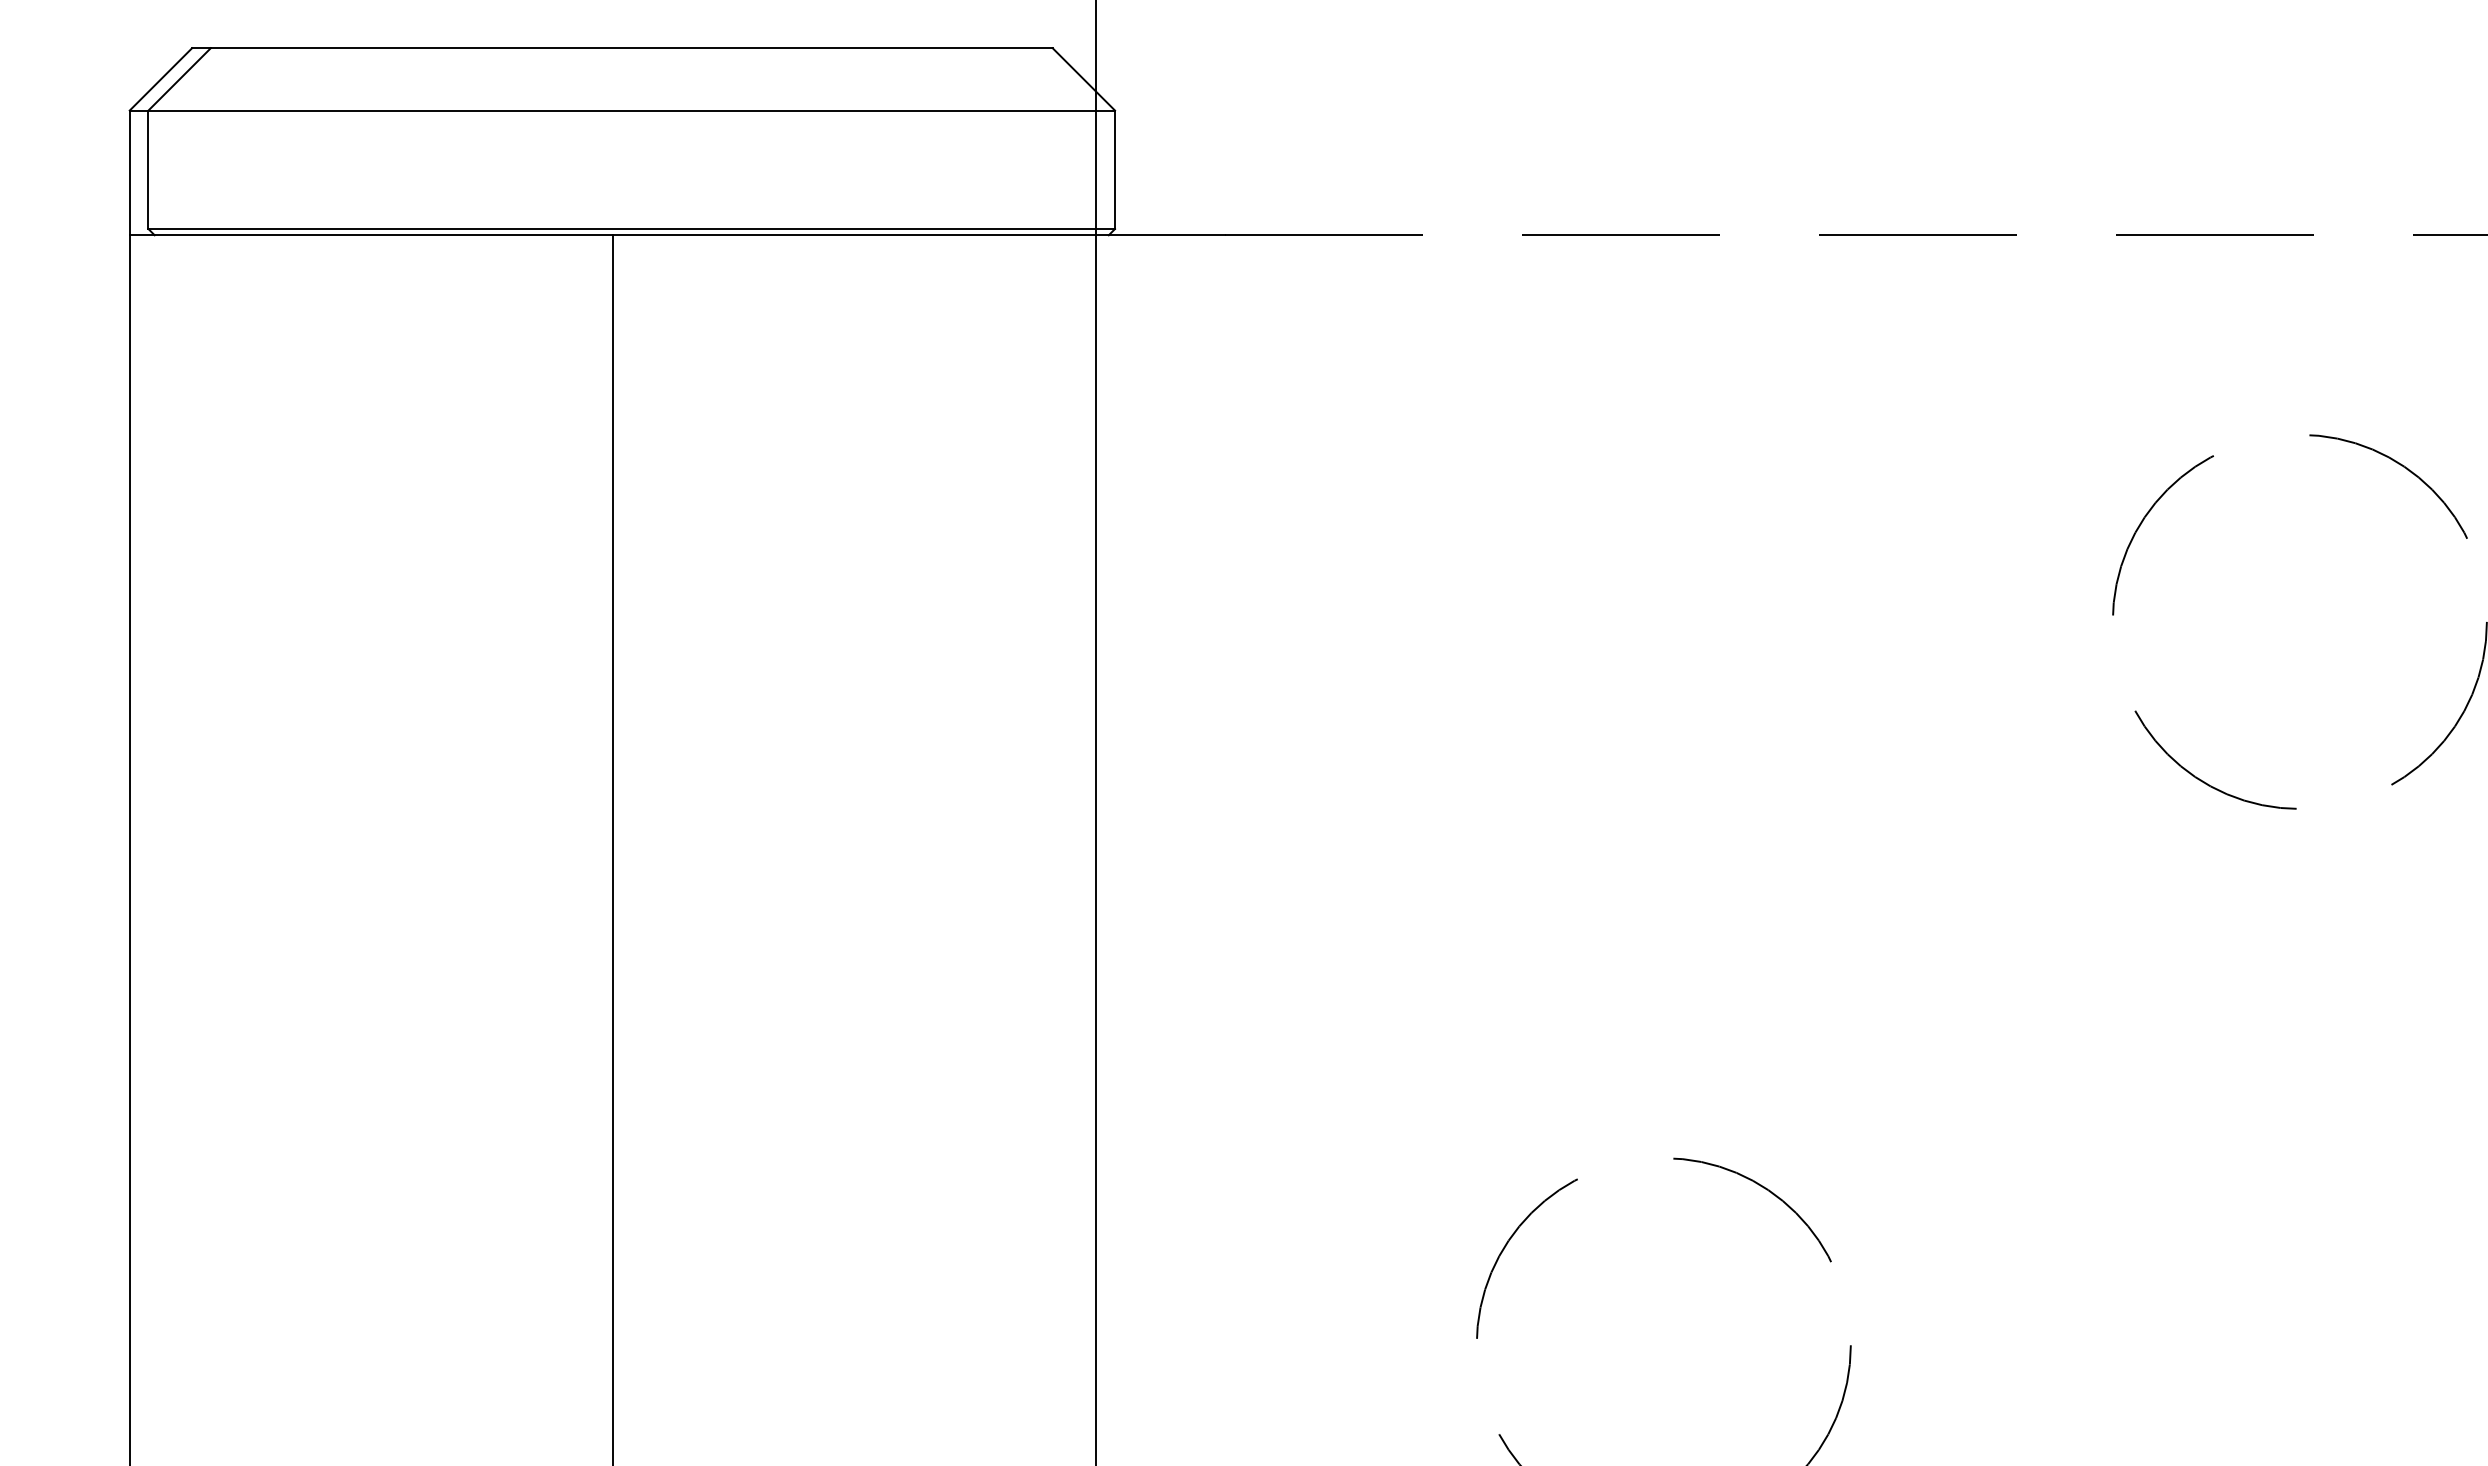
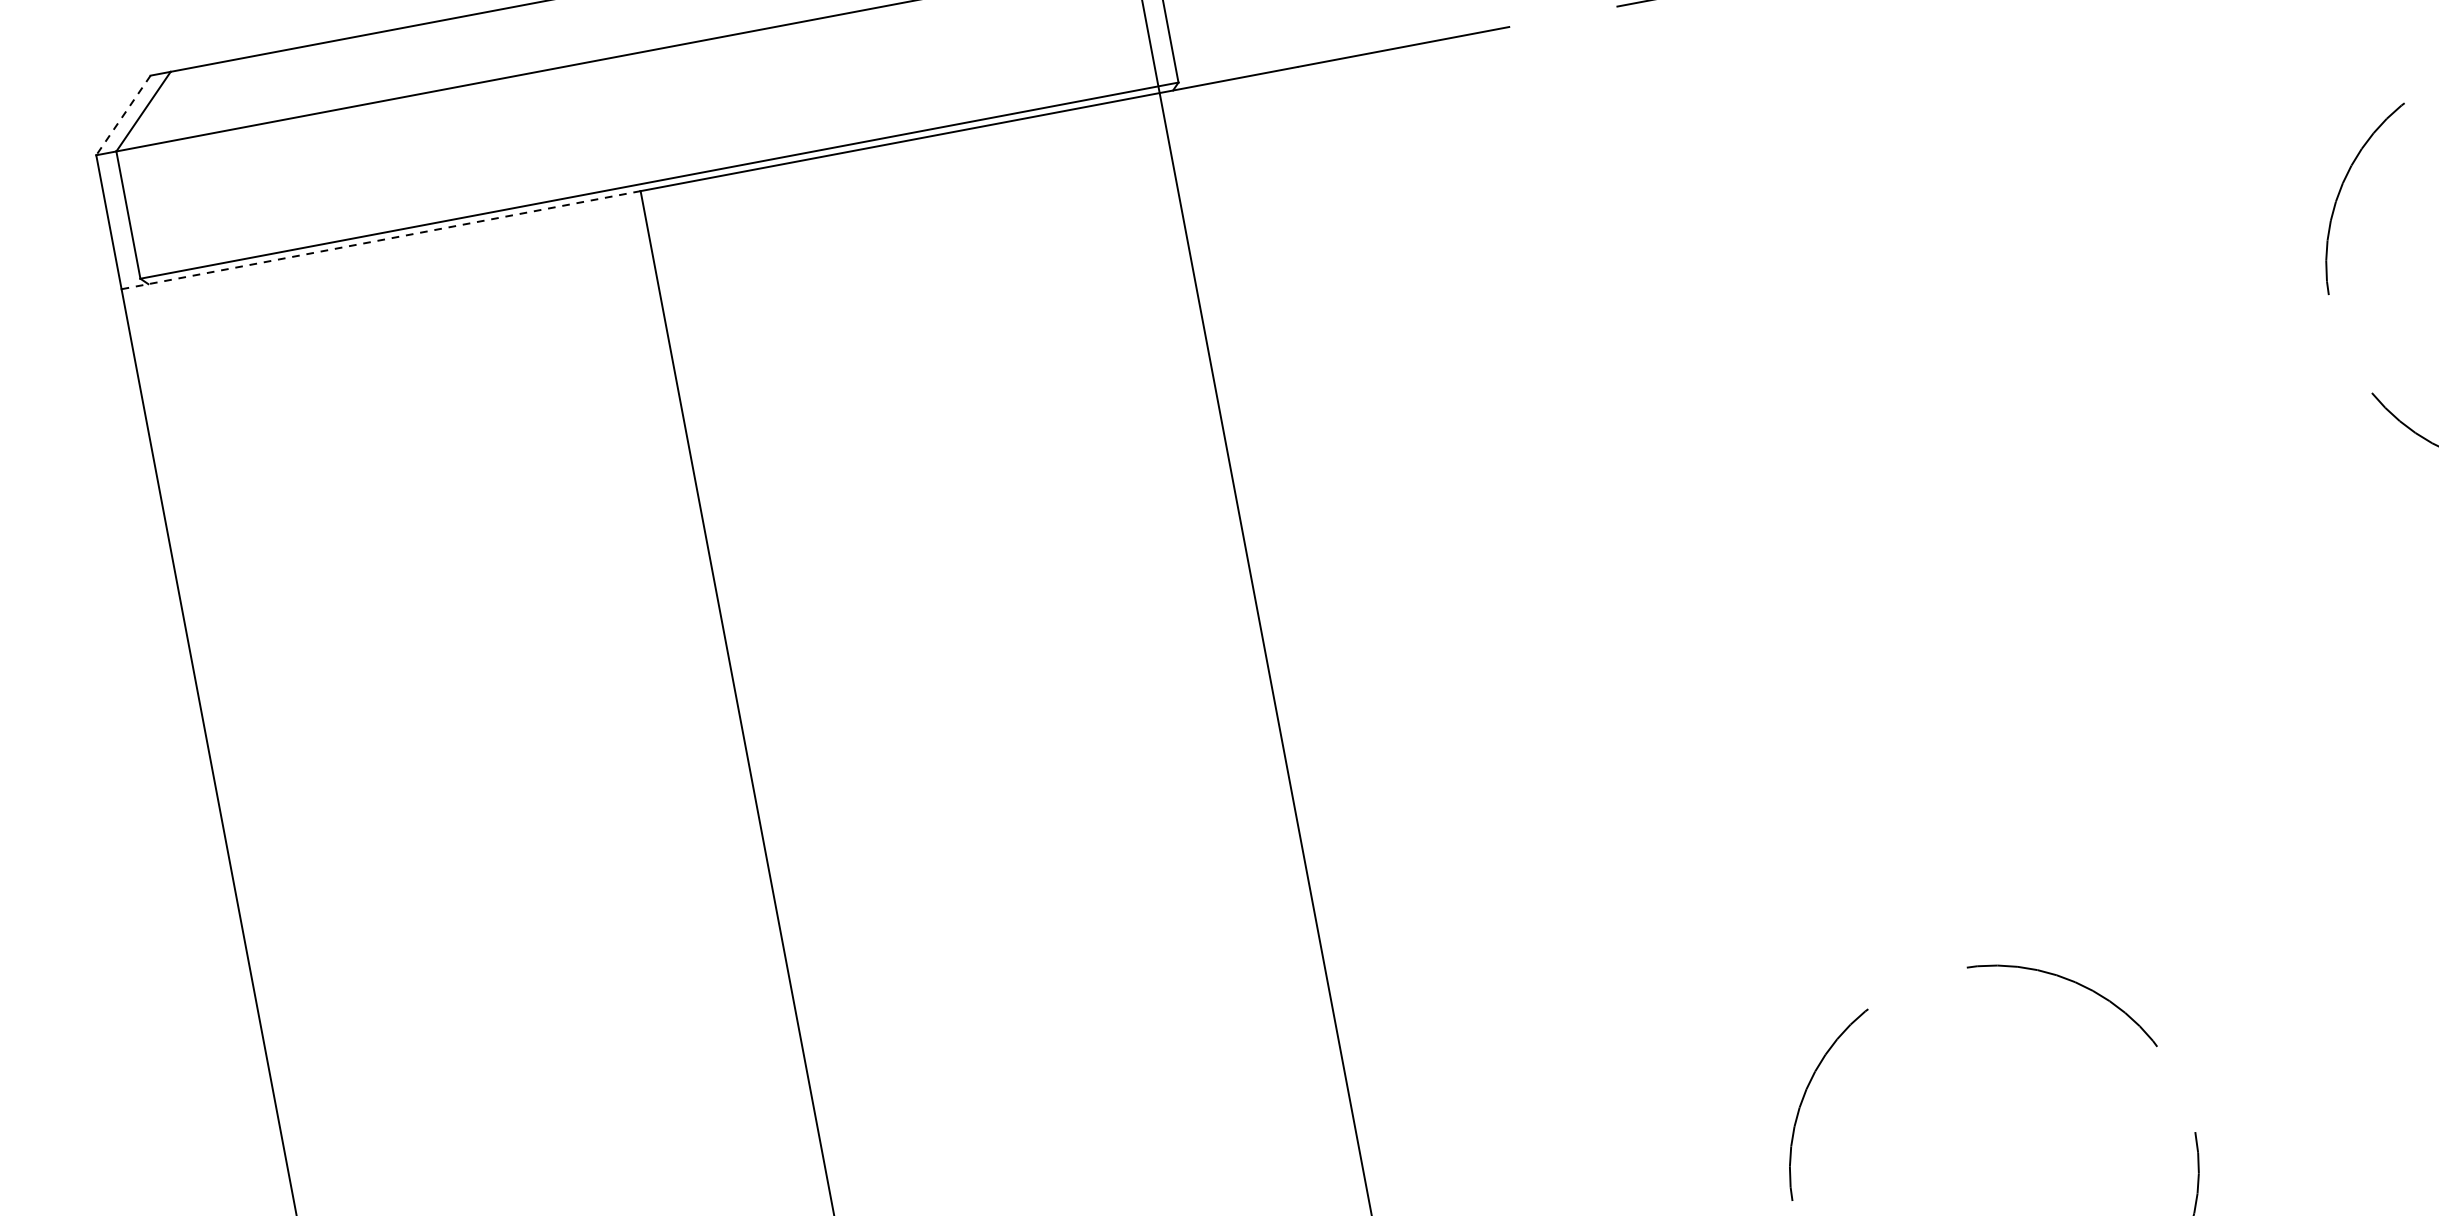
line: (160, 79) -> (122, 115), solid -> dashed
line: (371, 235) -> (381, 240), solid -> dashed

